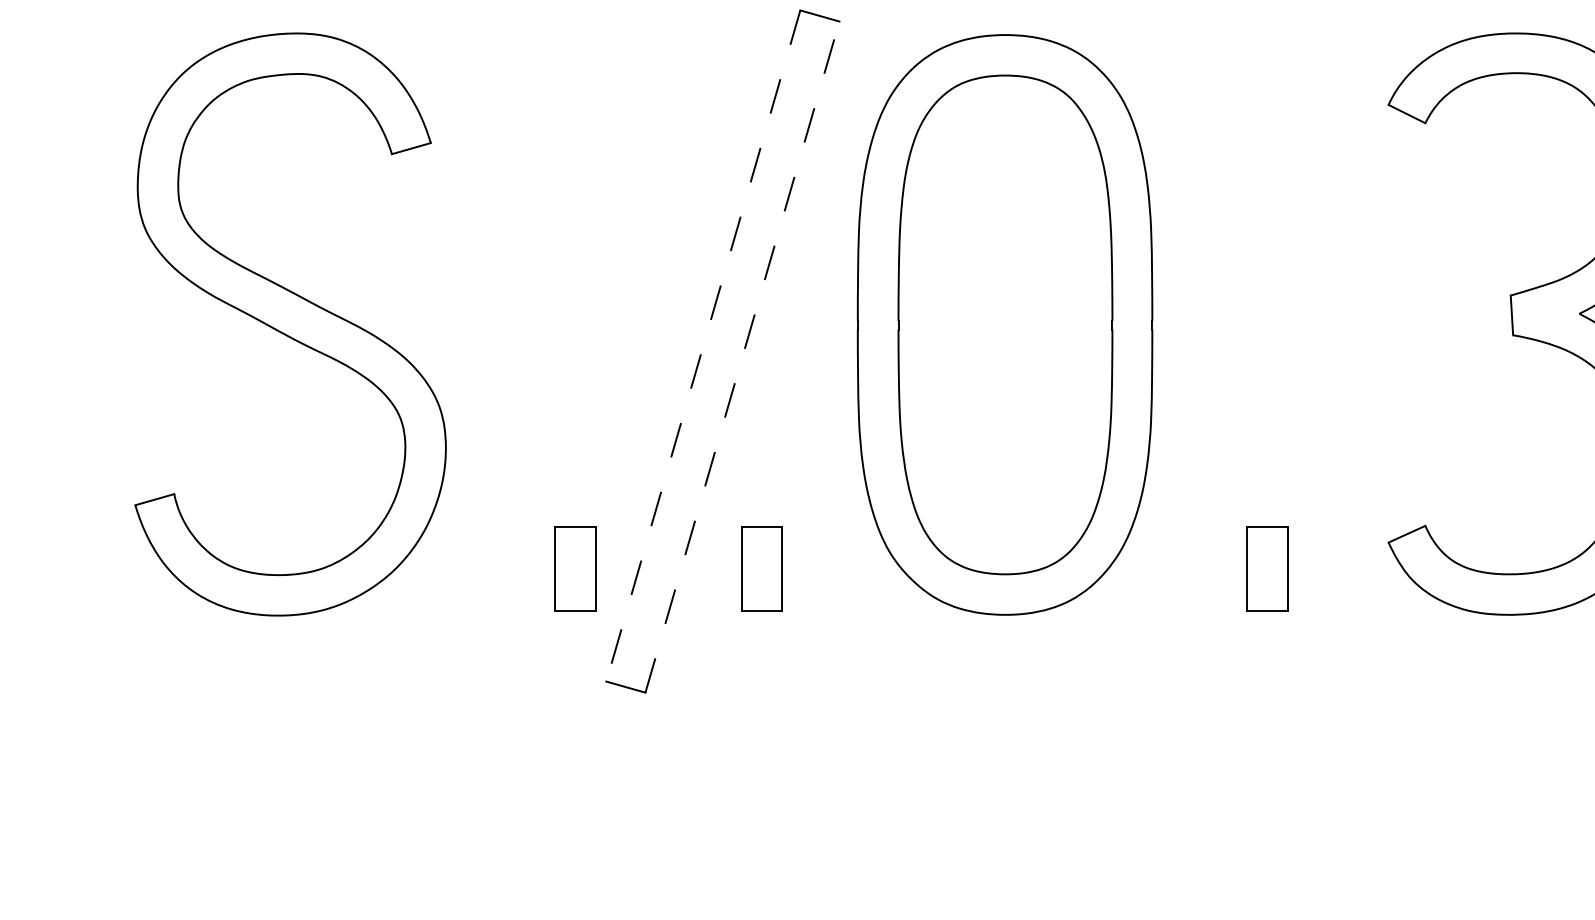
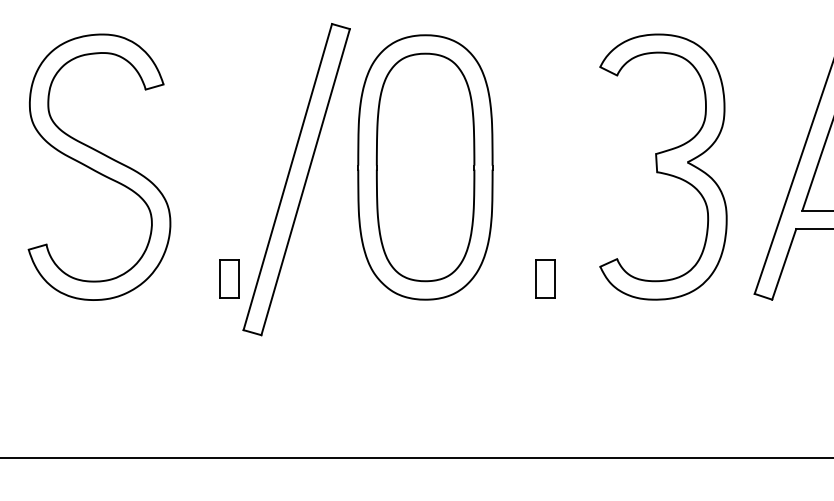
line: (702, 346) -> (287, 177), dashed -> solid
line: (742, 355) -> (305, 181), dashed -> solid
part: (761, 568) -> (314, 278), removed

